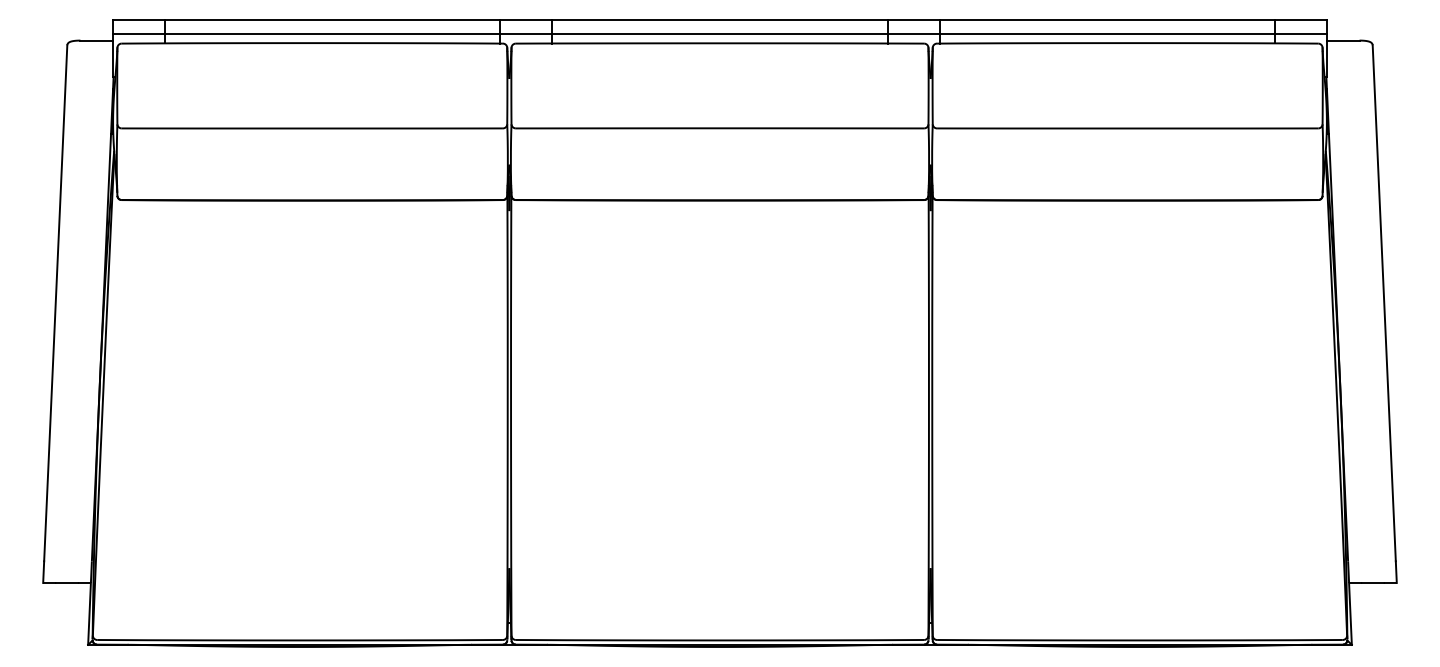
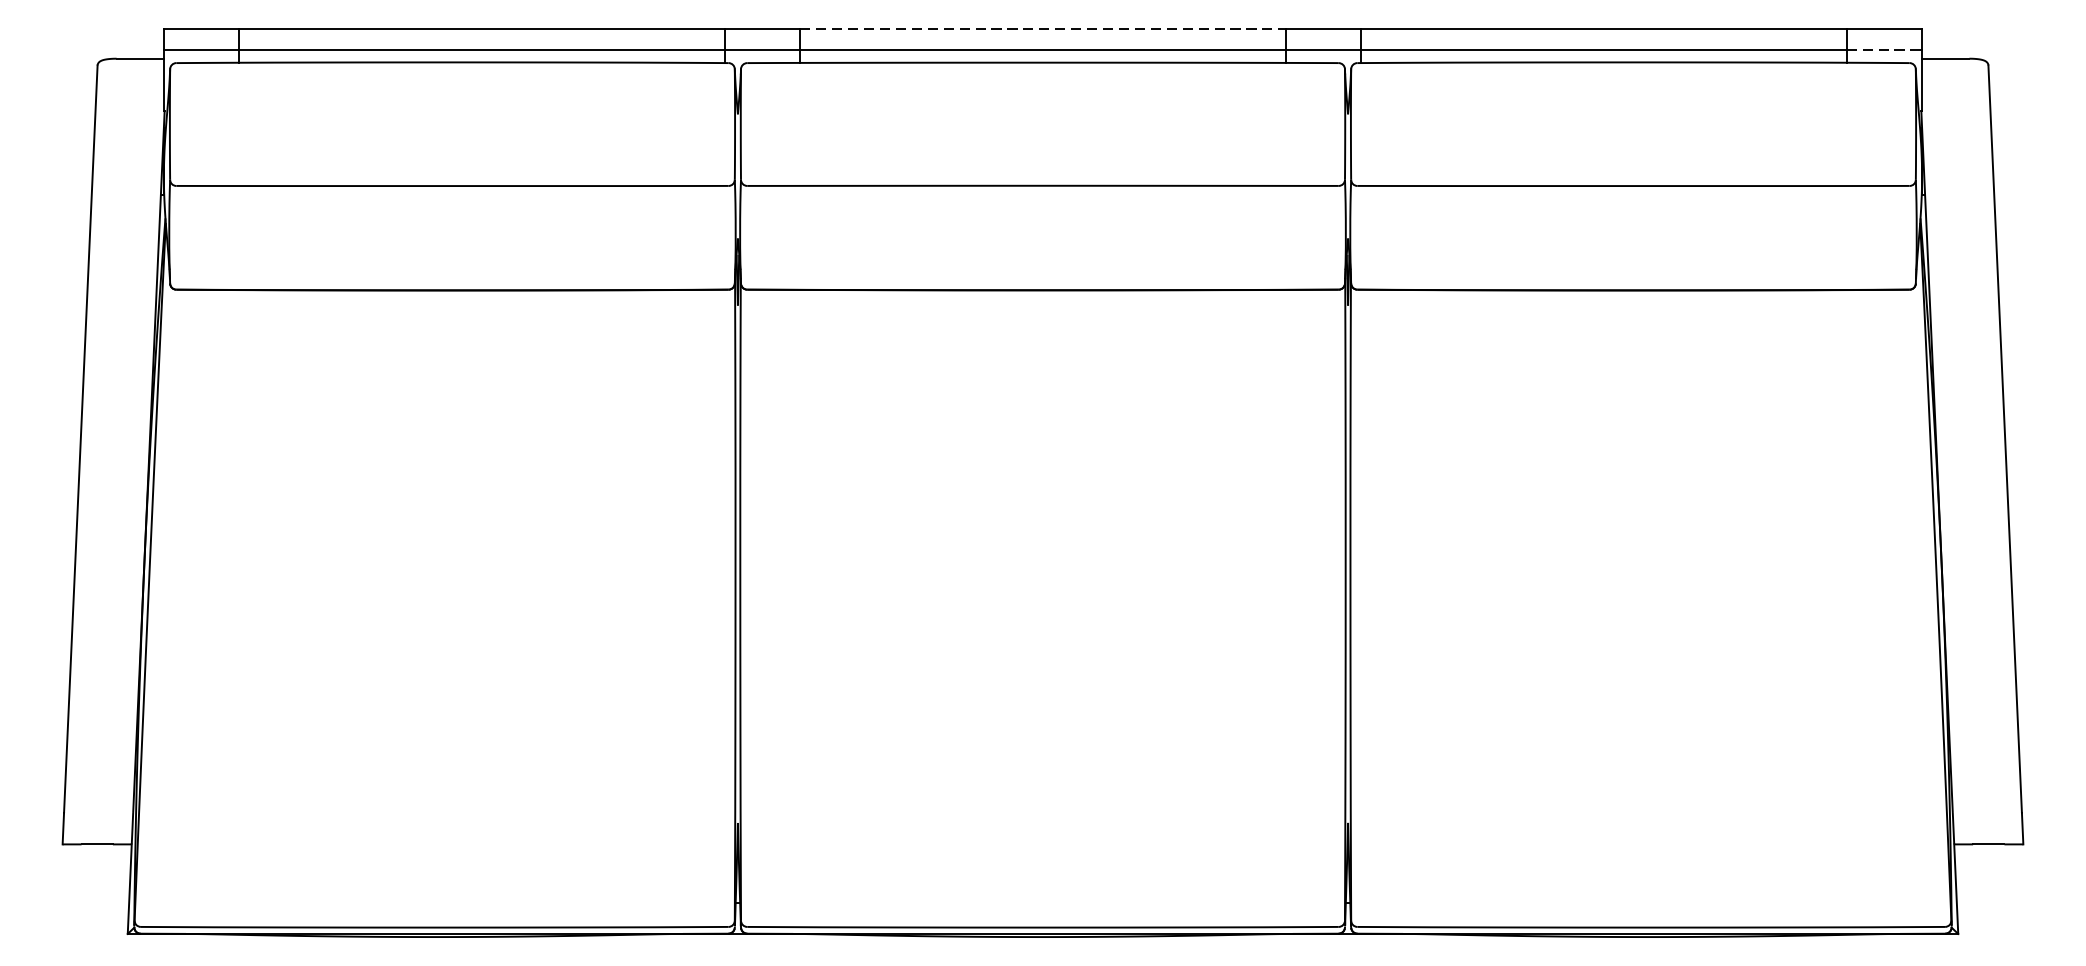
line: (719, 20) -> (1042, 29), solid -> dashed
line: (1301, 34) -> (1885, 49), solid -> dashed

